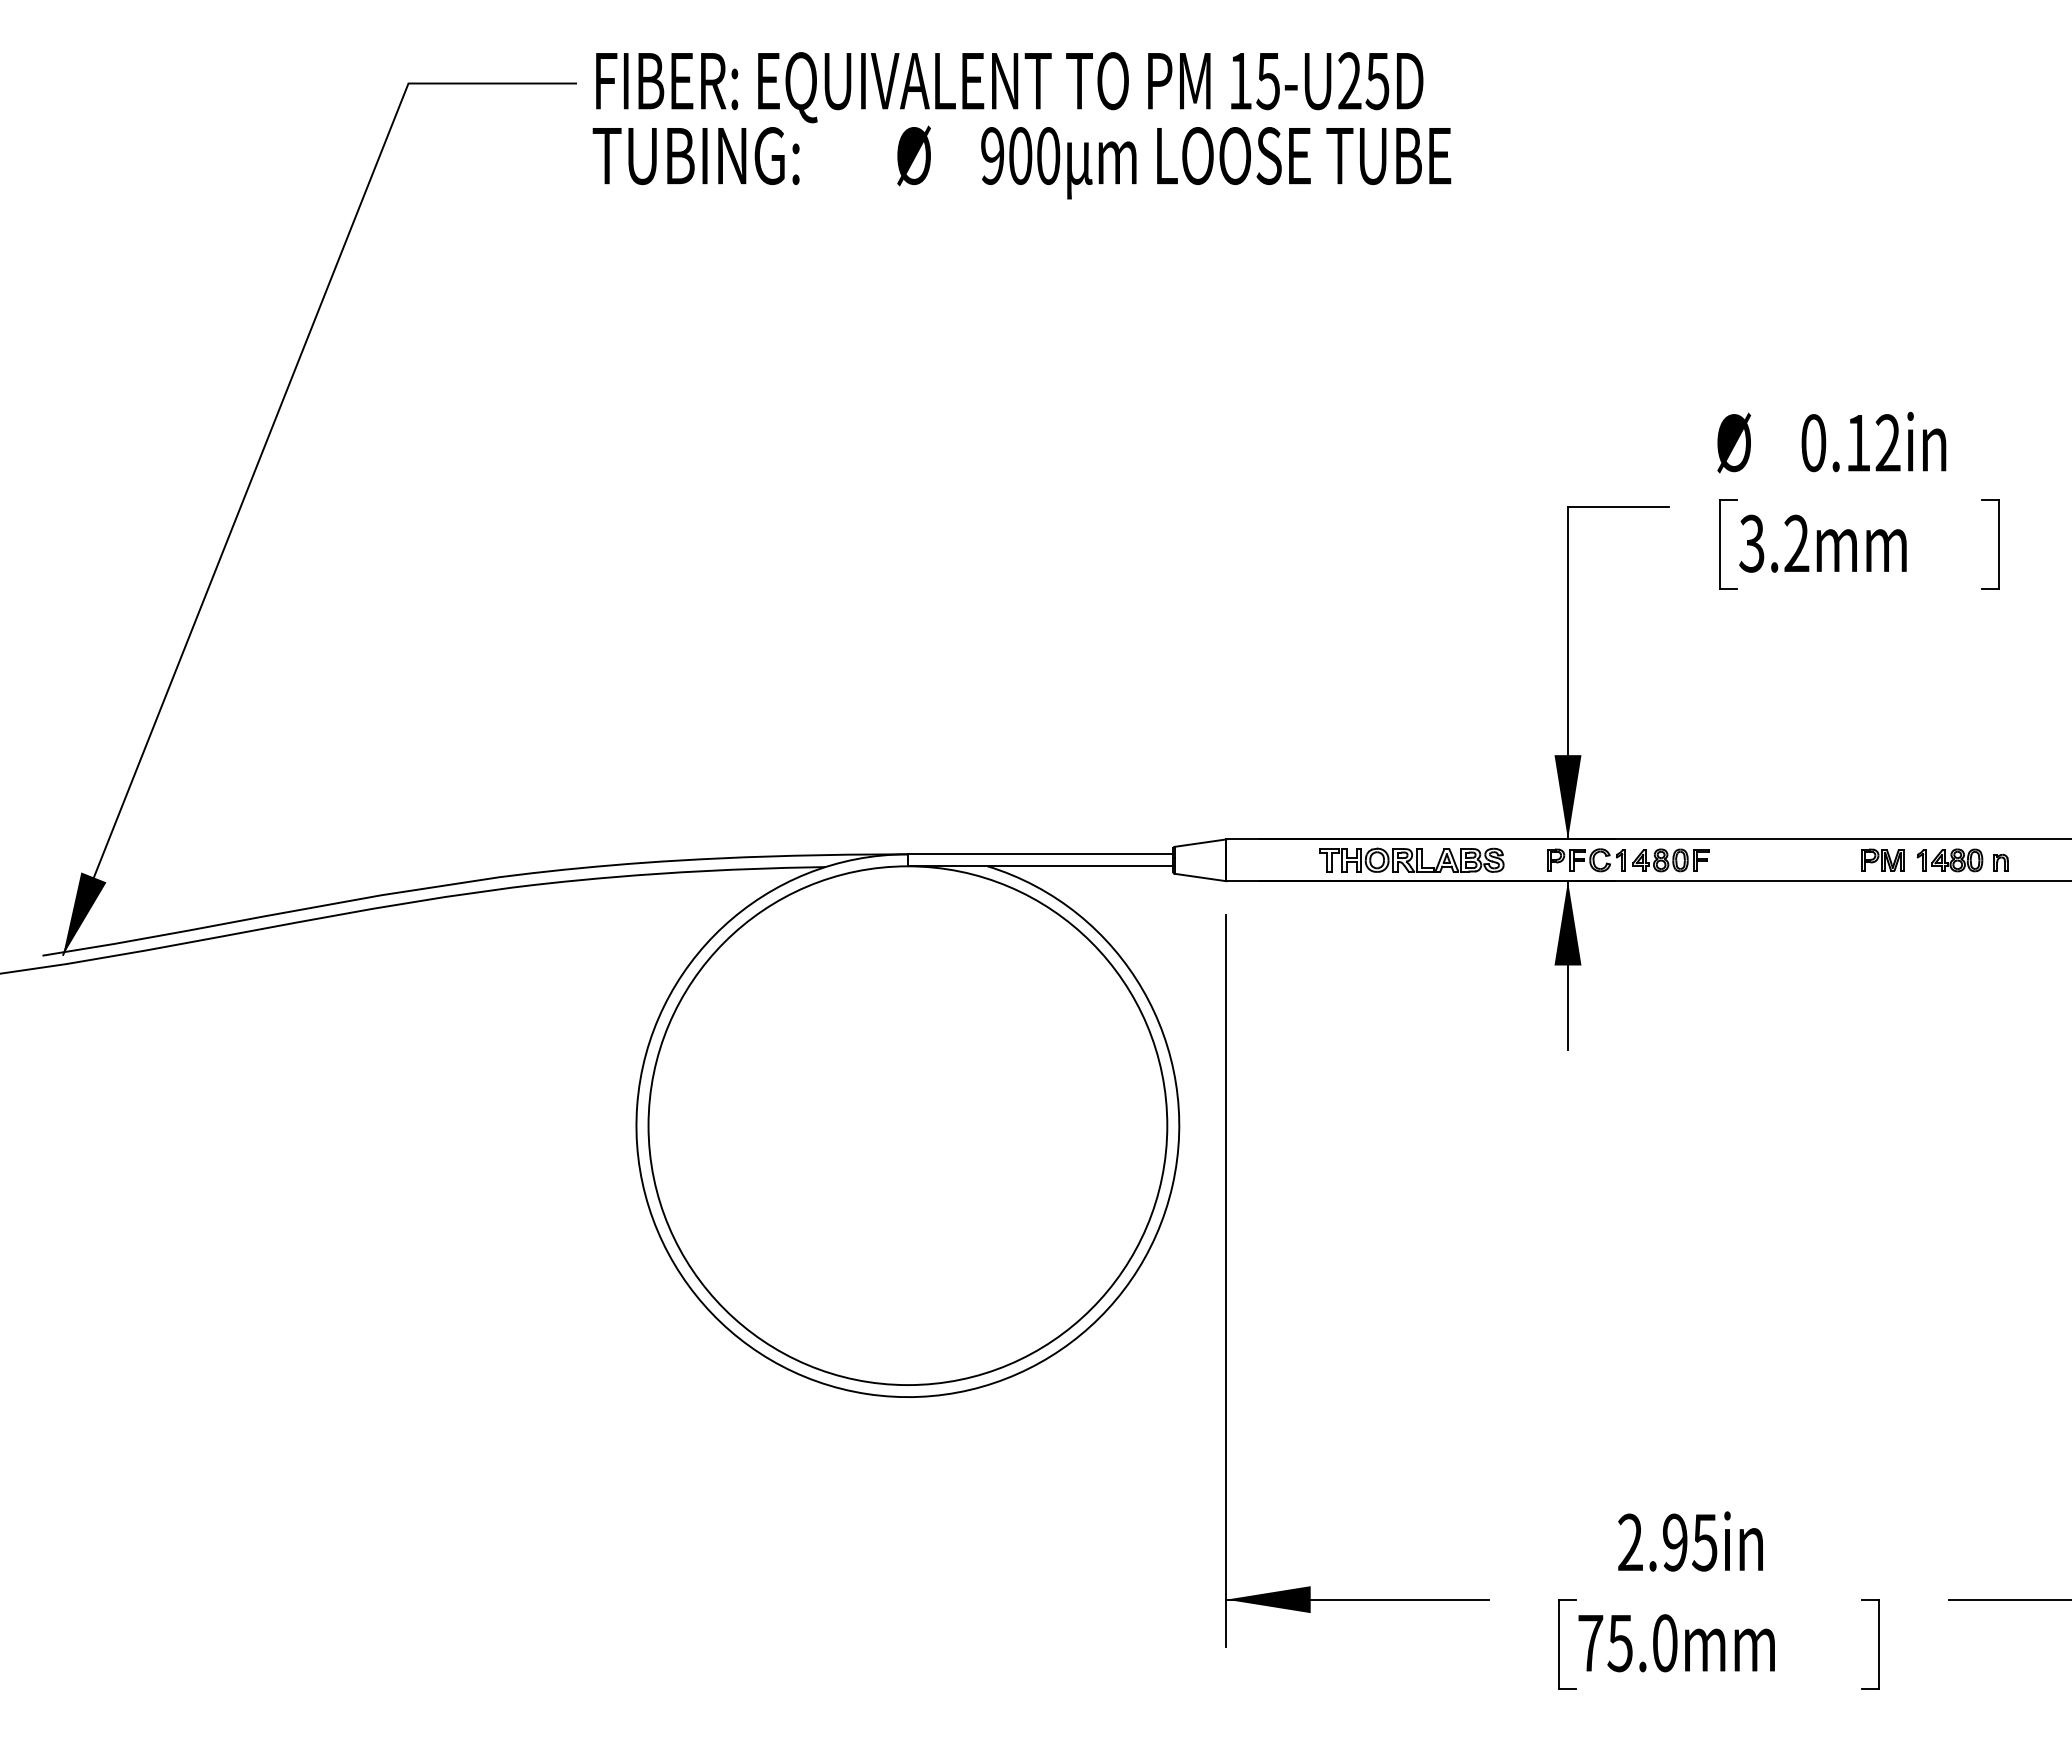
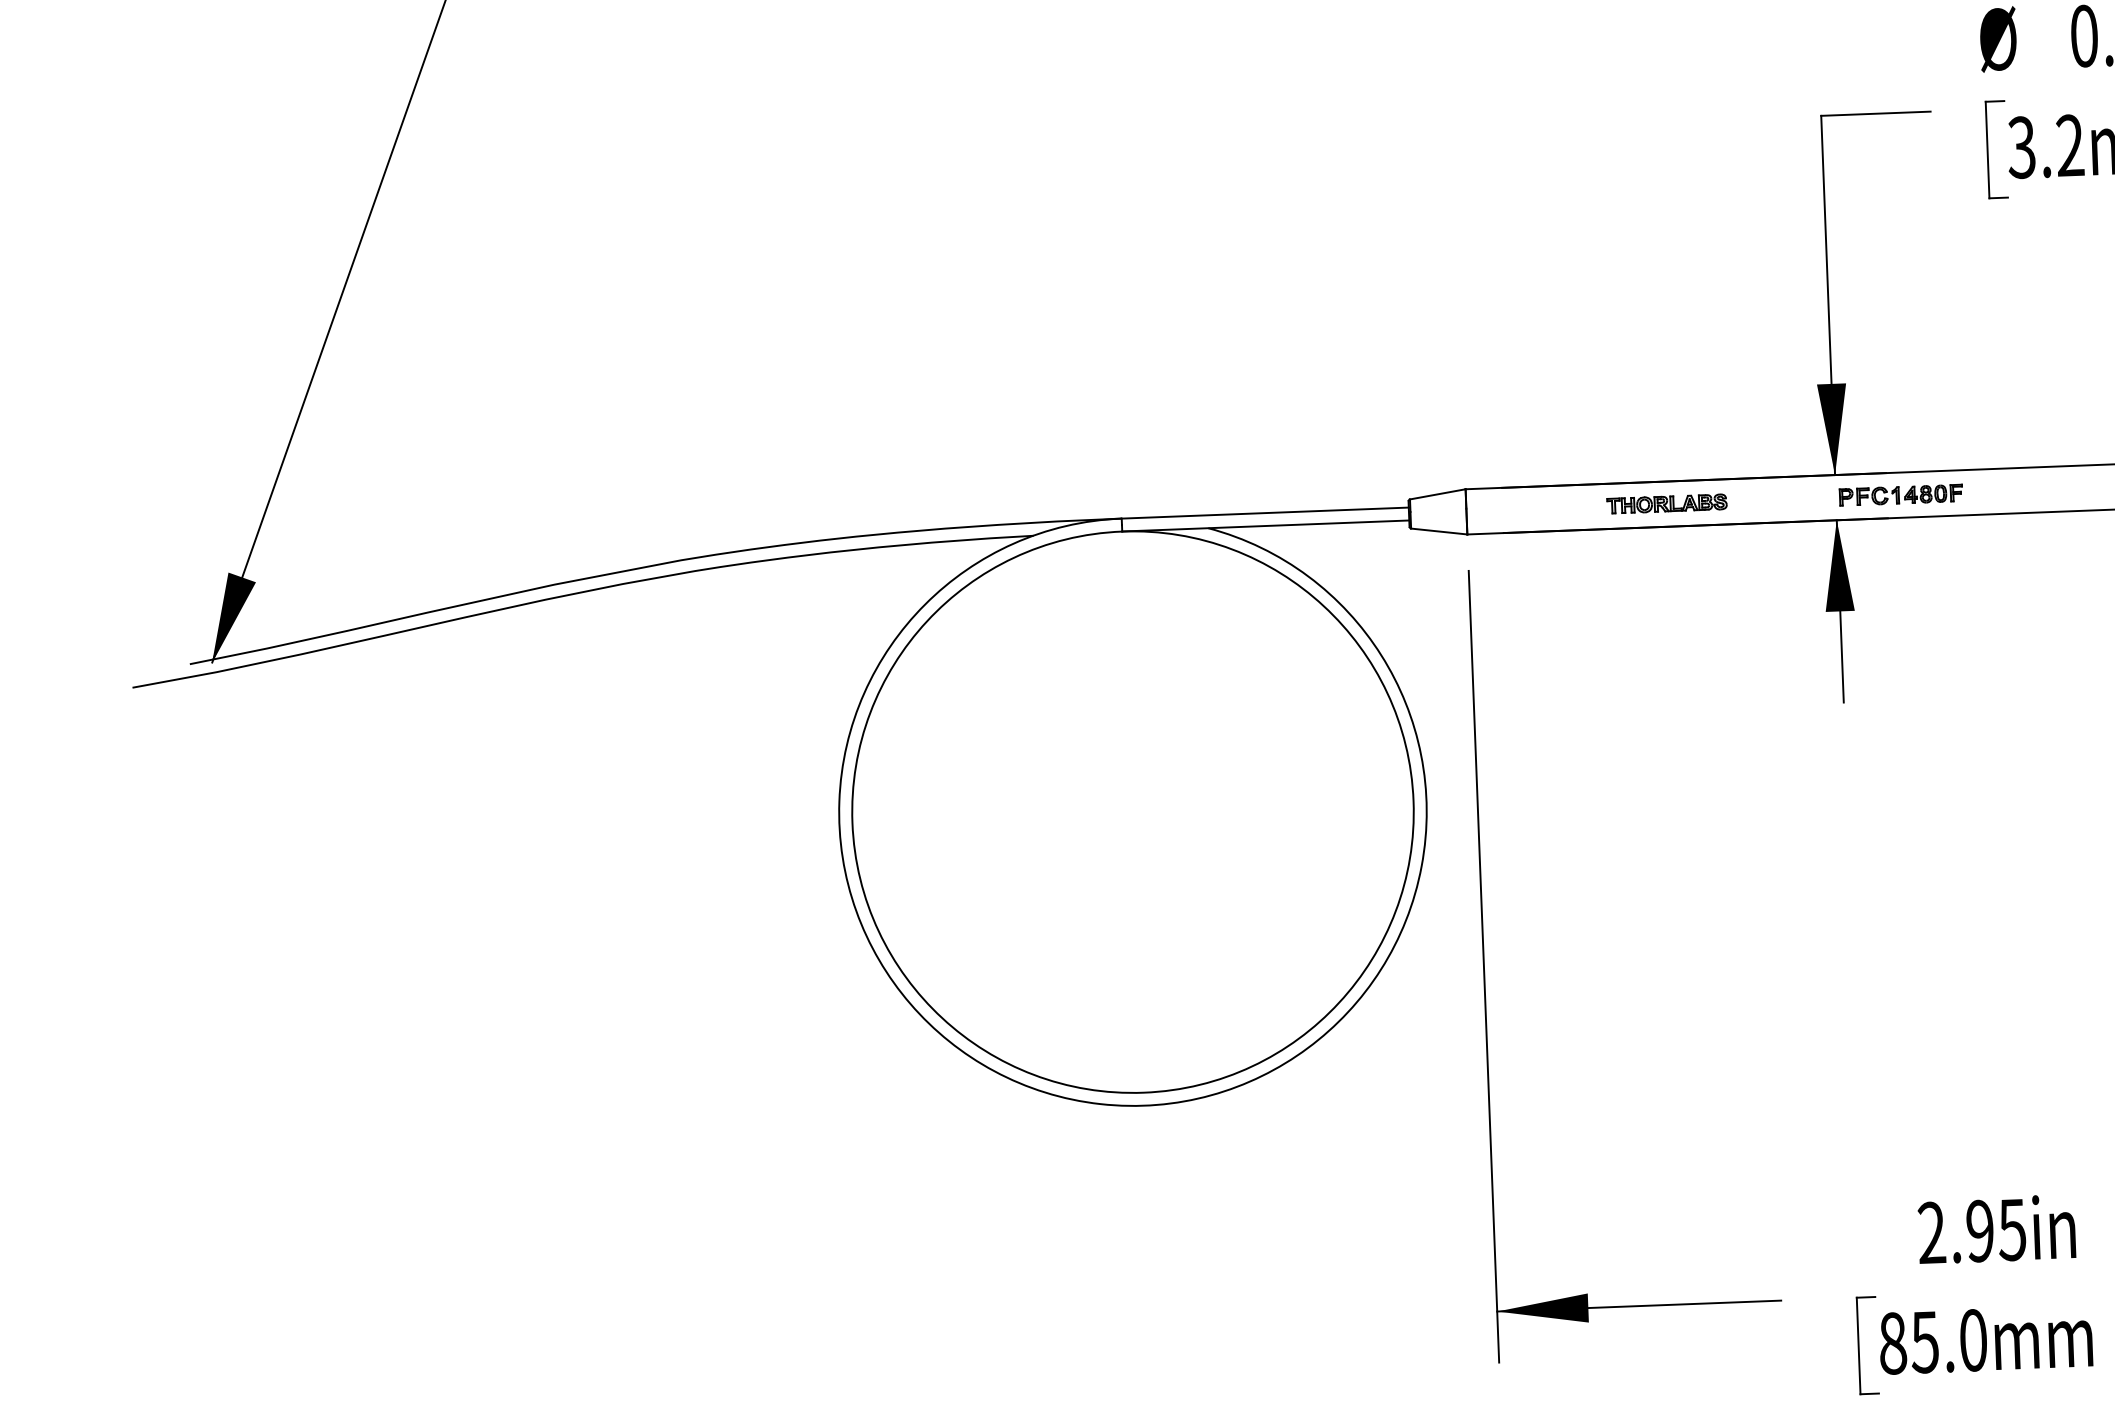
part: (1411, 859) -> (1666, 503), size x0.6
part: (1628, 860) -> (1901, 495), size x0.7
text: (1590, 1643) -> (1892, 1343), 75.0mm -> 85.0mm

